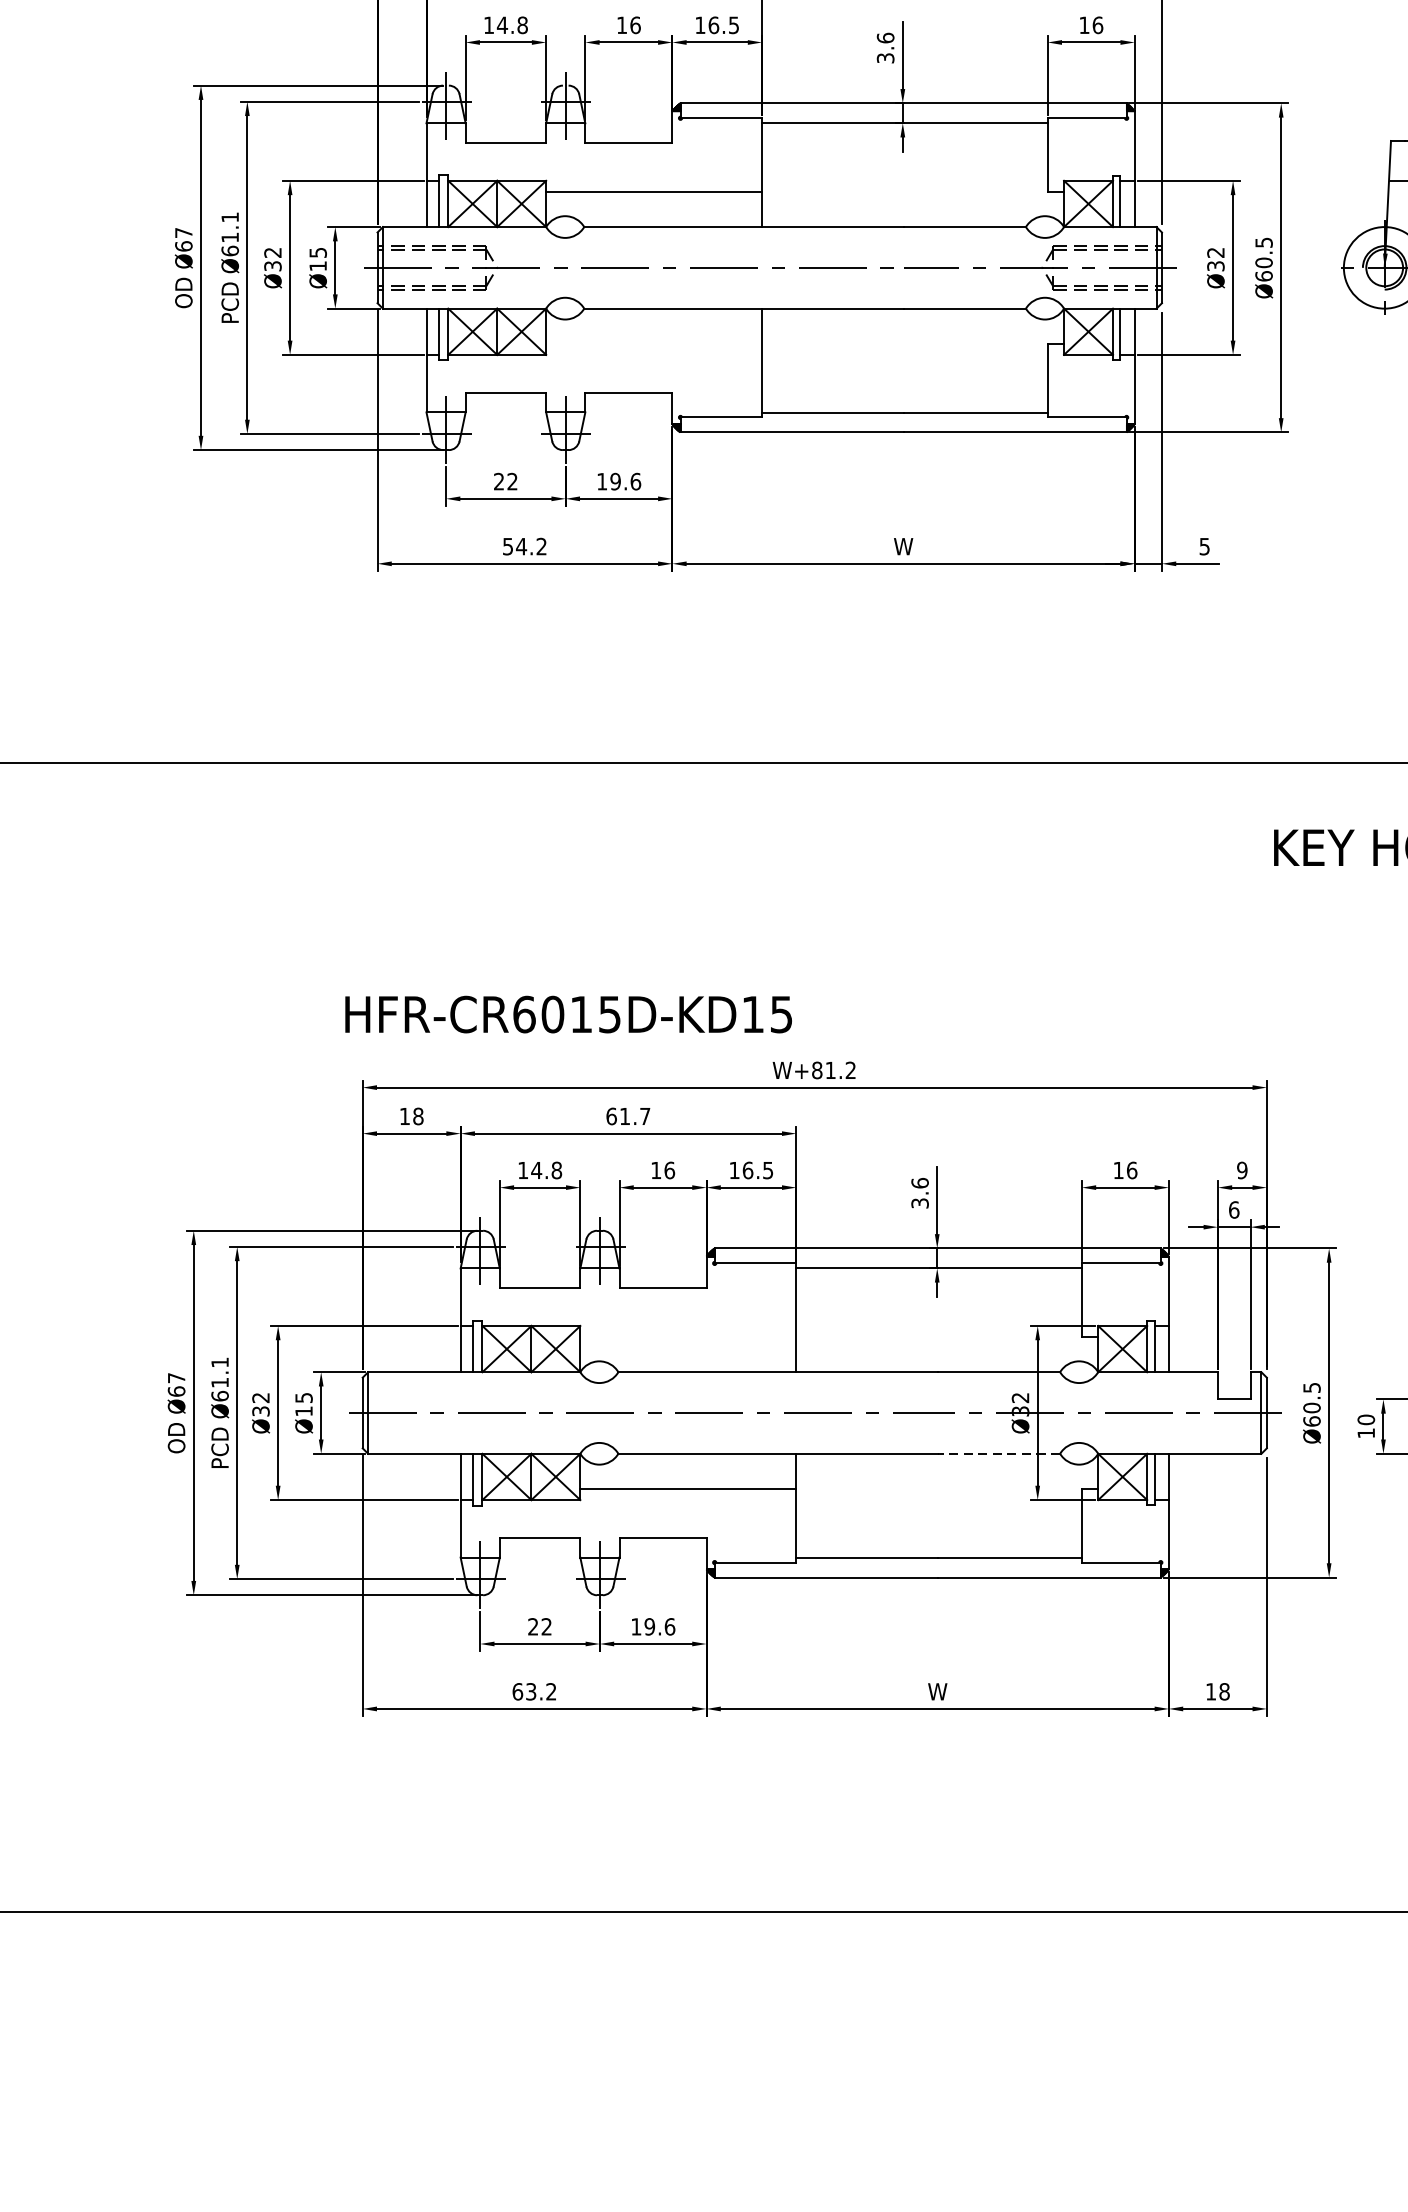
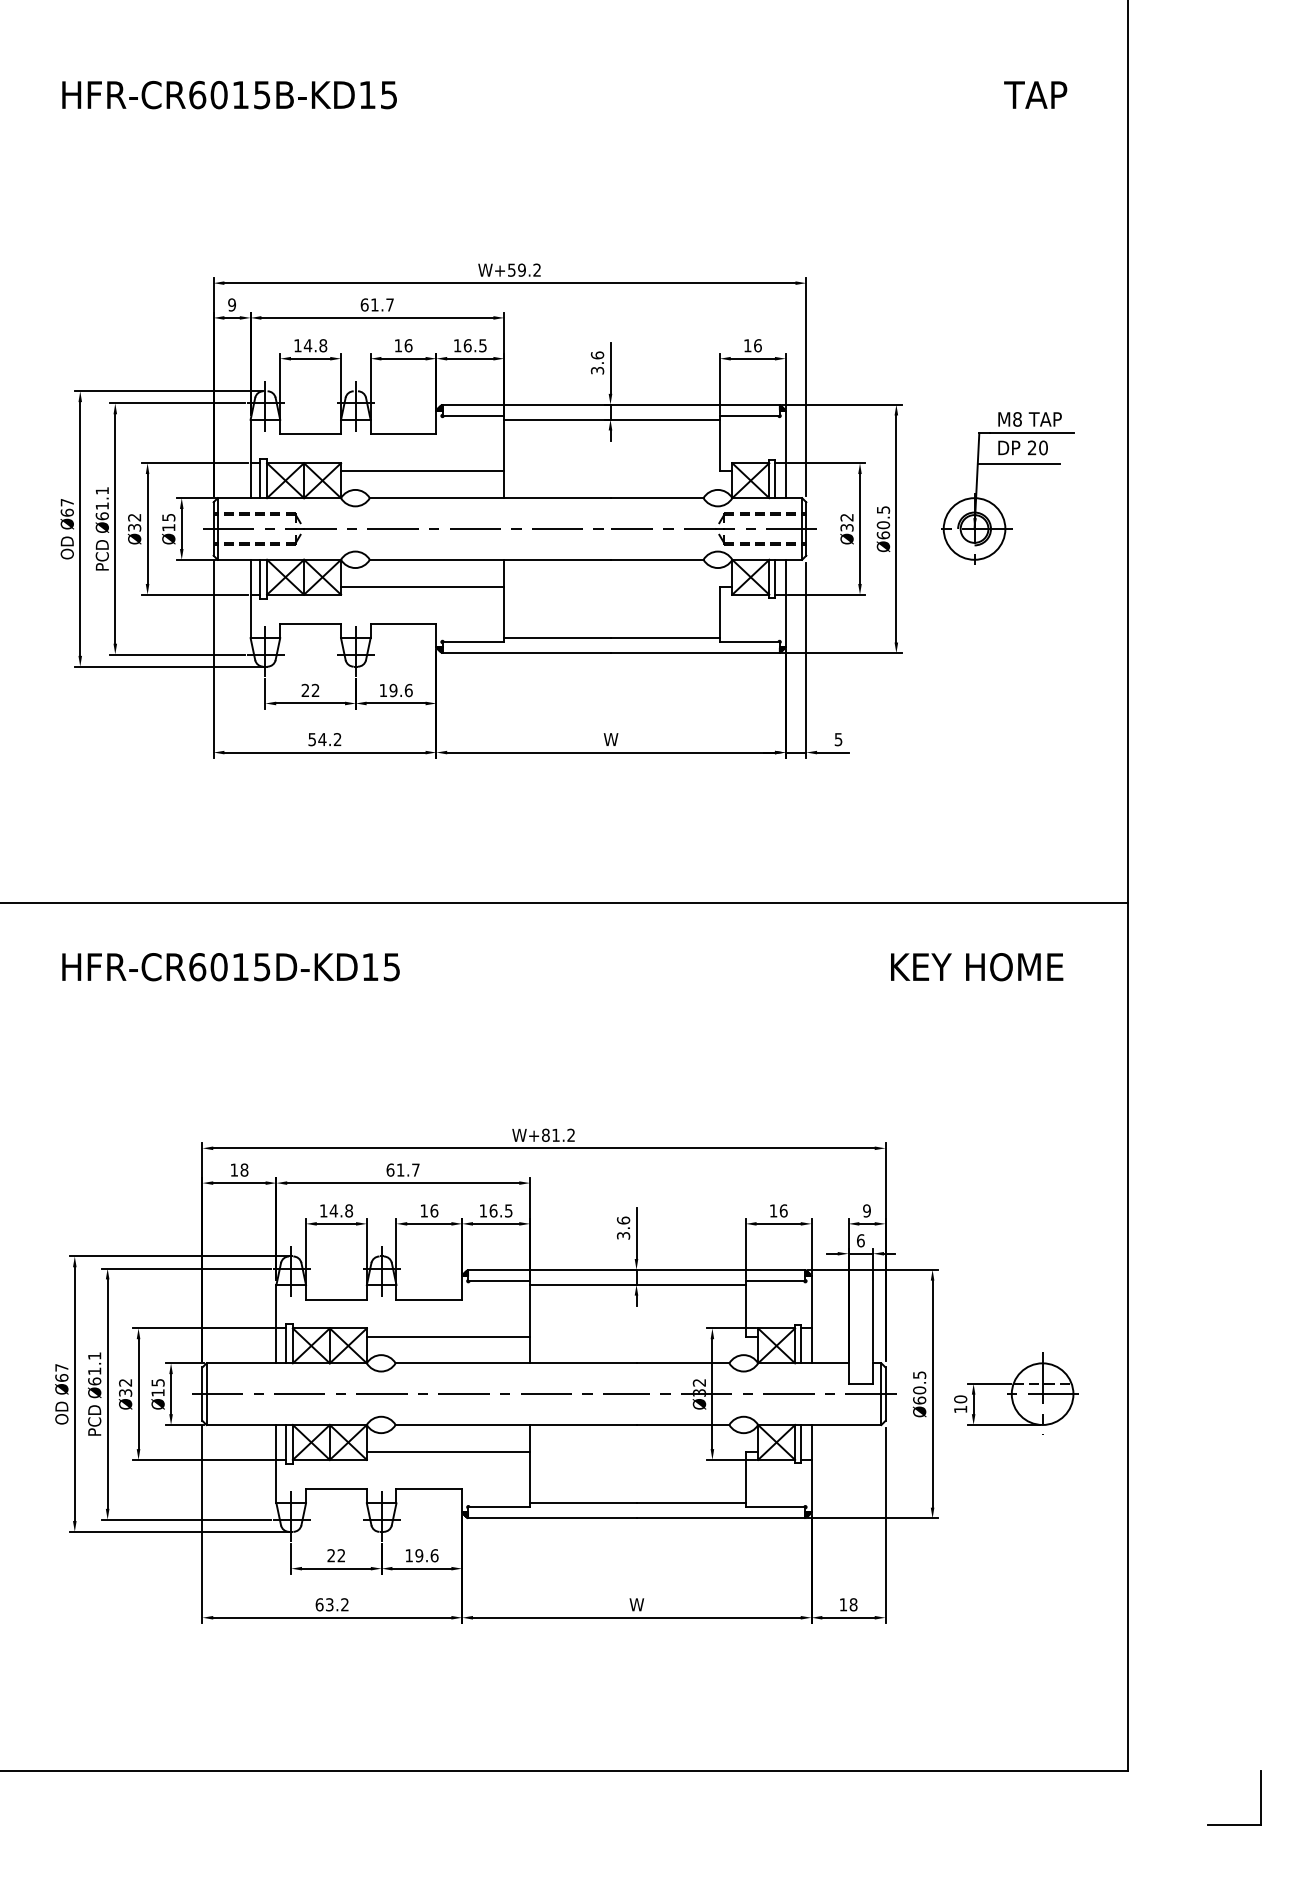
line: (653, 343) -> (422, 586), added
text: (567, 1015) -> (230, 967), moved
line: (688, 1336) -> (448, 1336), added
line: (998, 1454) -> (682, 1425), dashed -> solid

